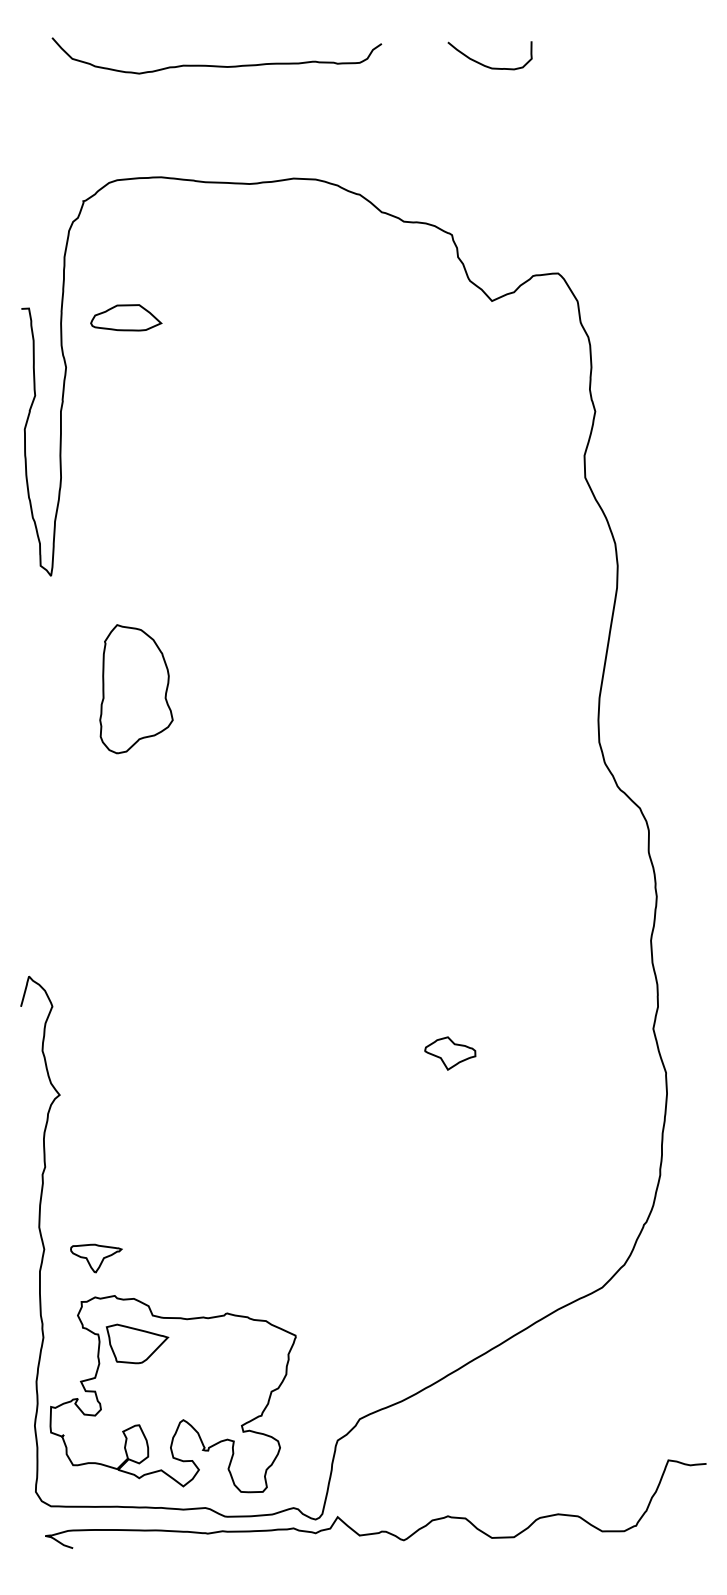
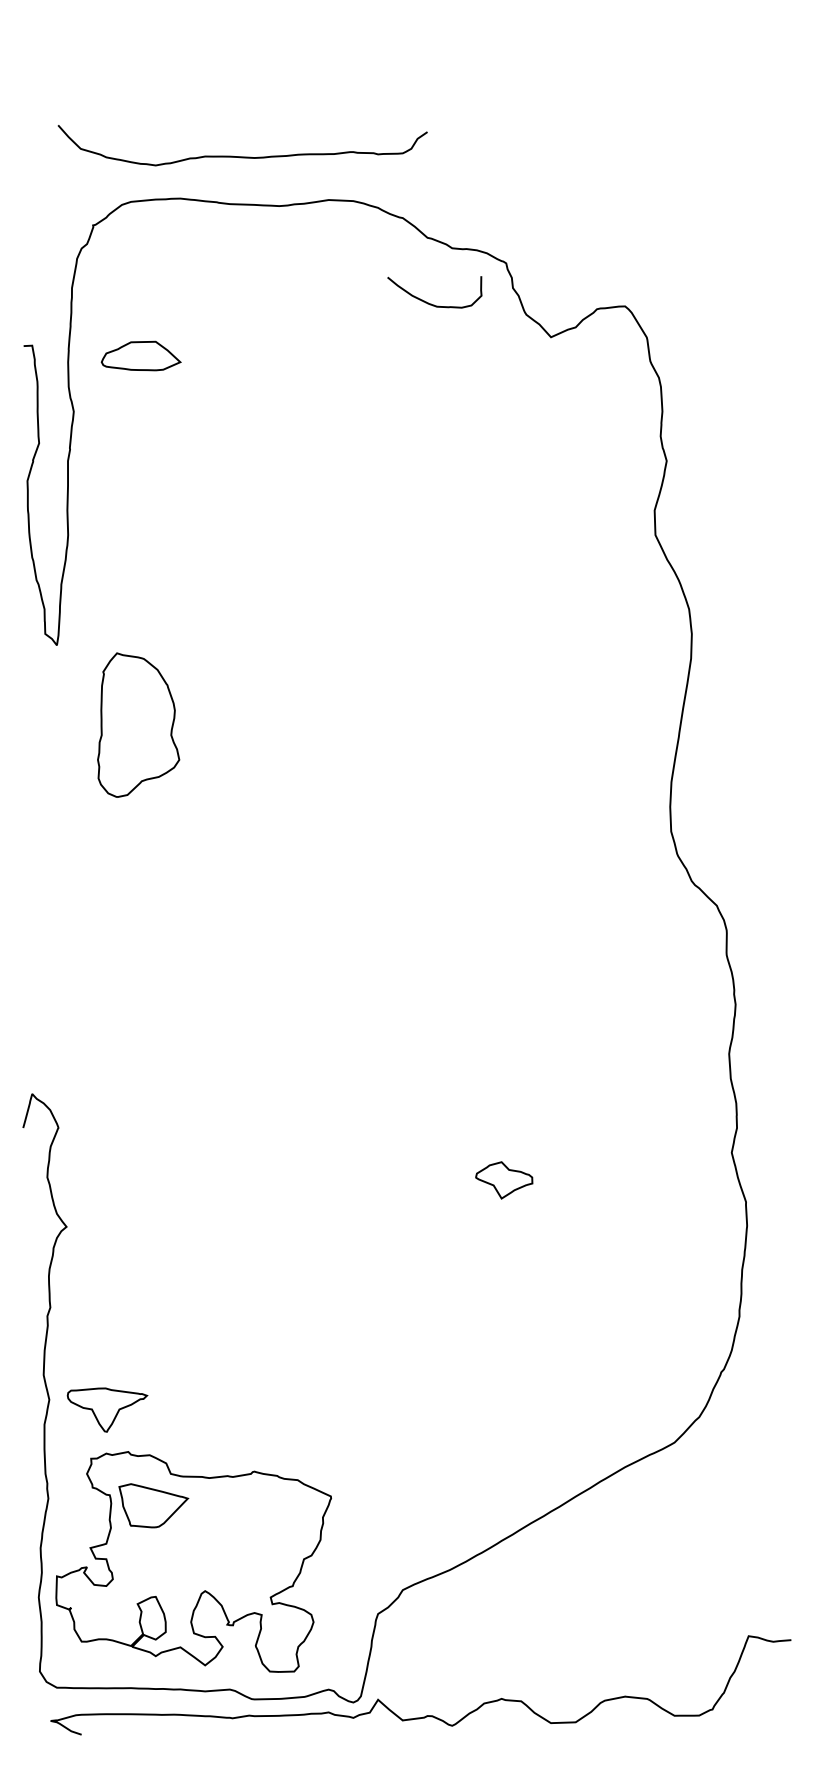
curve: (216, 65) -> (242, 156), moved
curve: (487, 65) -> (431, 303), moved
part: (136, 688) -> (138, 724), moved
part: (96, 1258) -> (107, 1409), size x1.4

